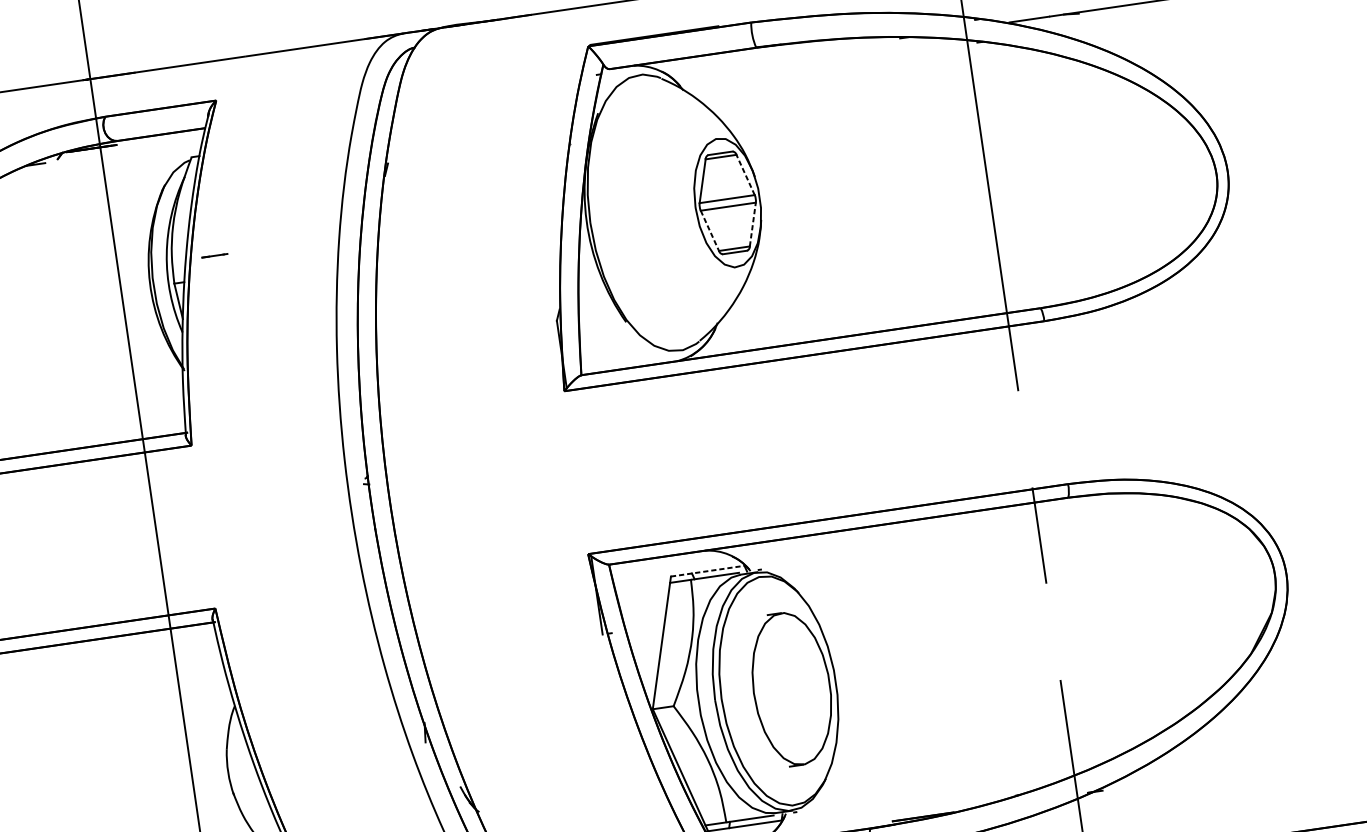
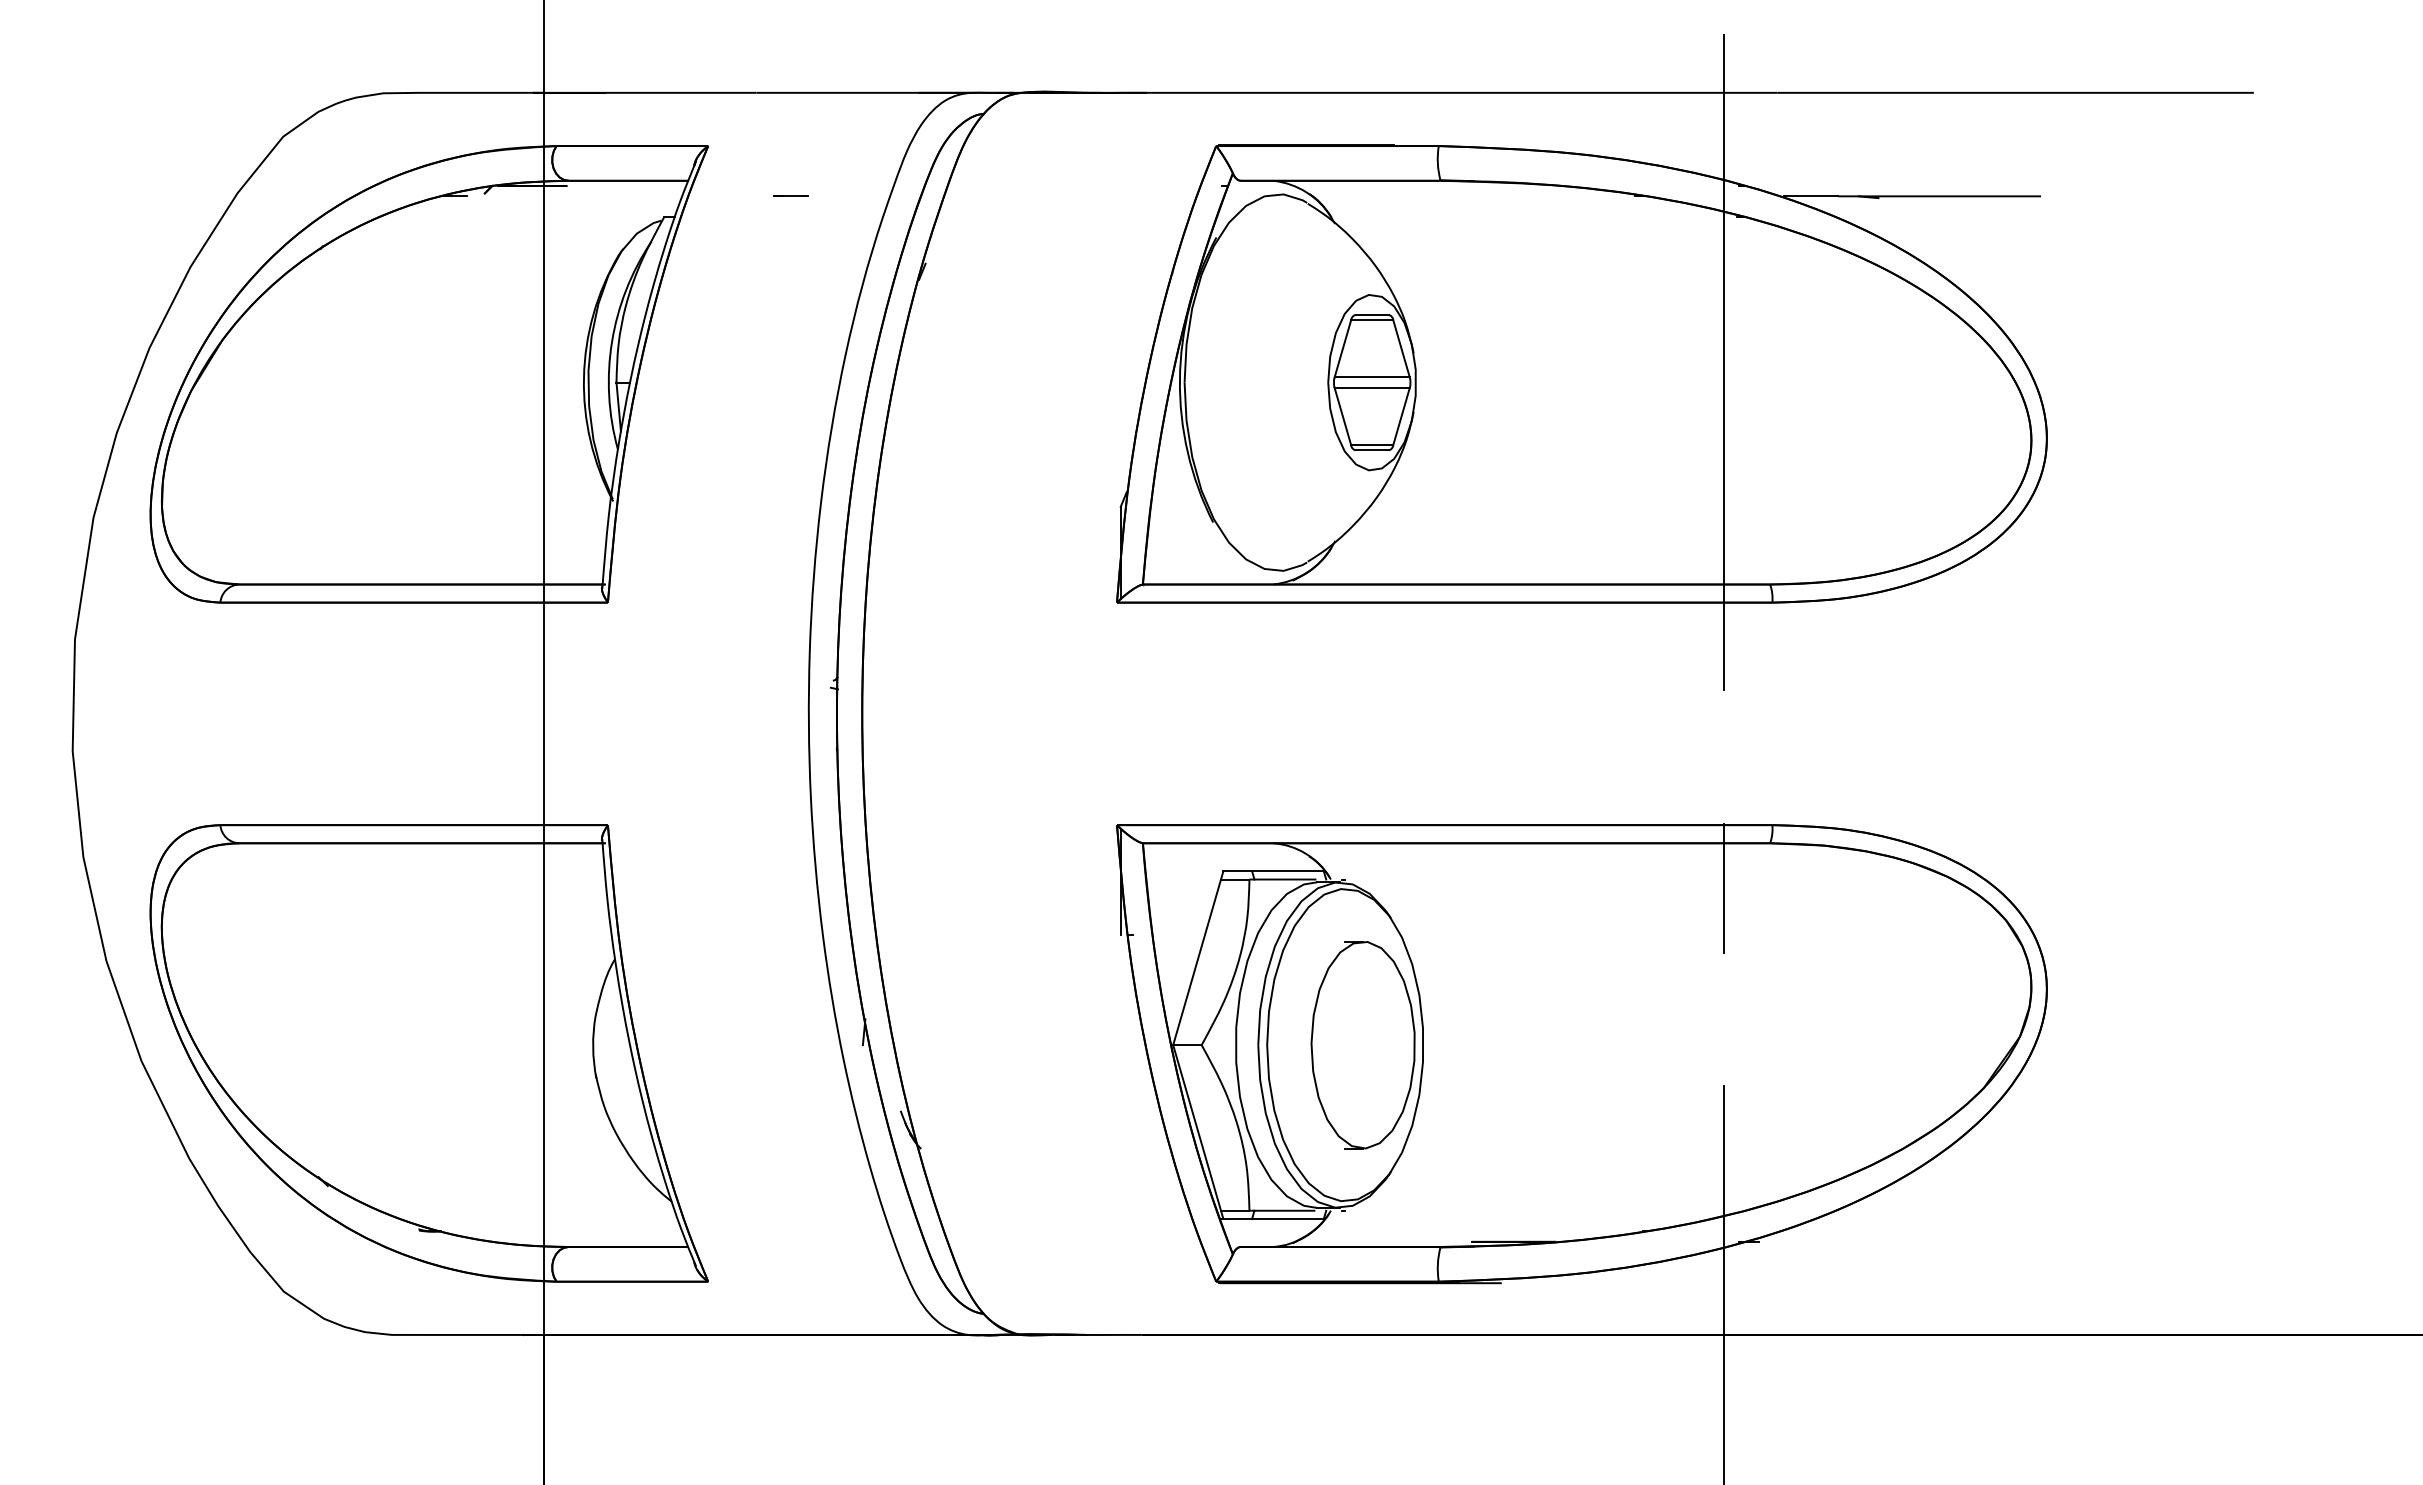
line: (745, 174) -> (1401, 348), dashed -> solid
line: (752, 224) -> (1401, 416), dashed -> solid
line: (709, 230) -> (1342, 416), dashed -> solid
line: (214, 255) -> (790, 195), moved
line: (708, 571) -> (1274, 871), dashed -> solid

